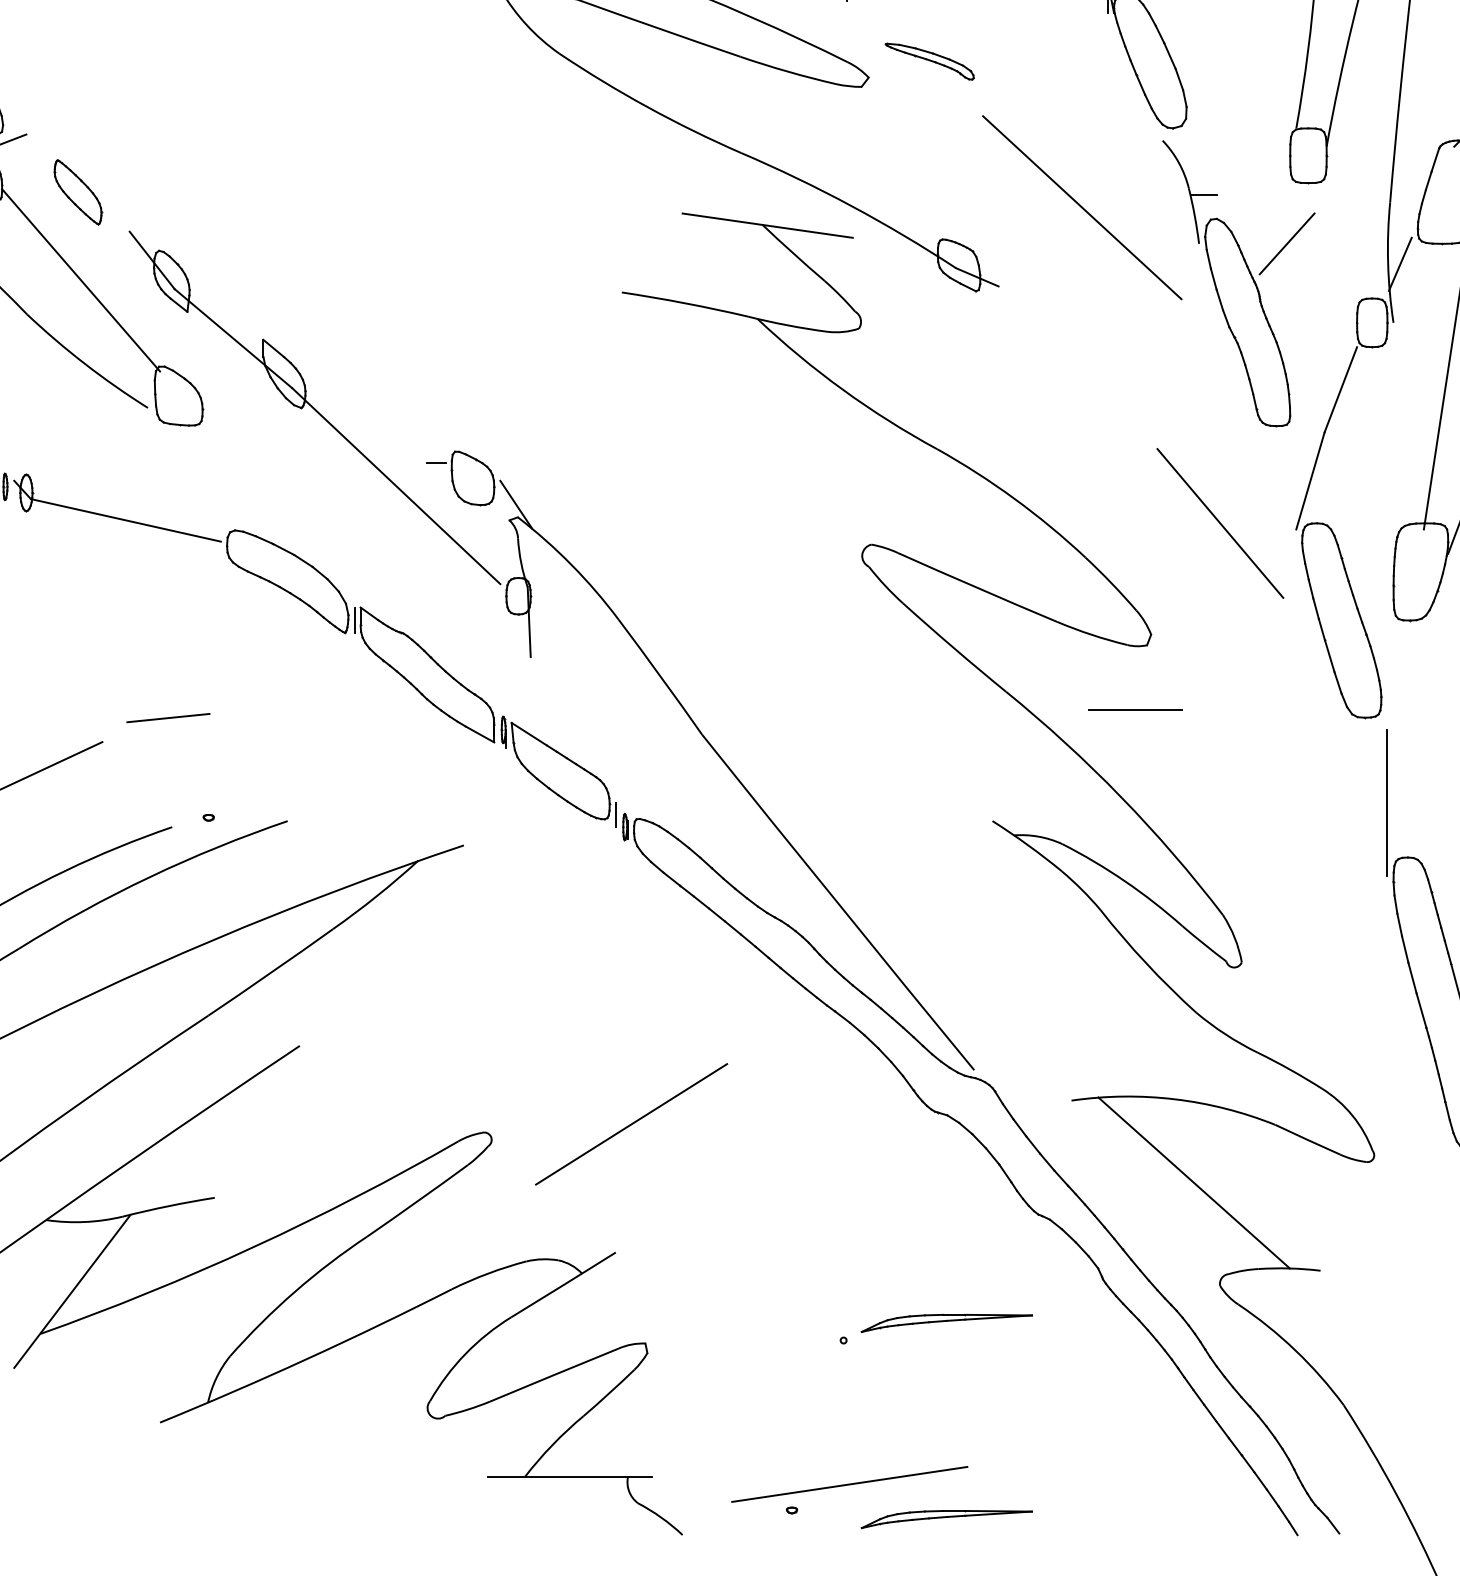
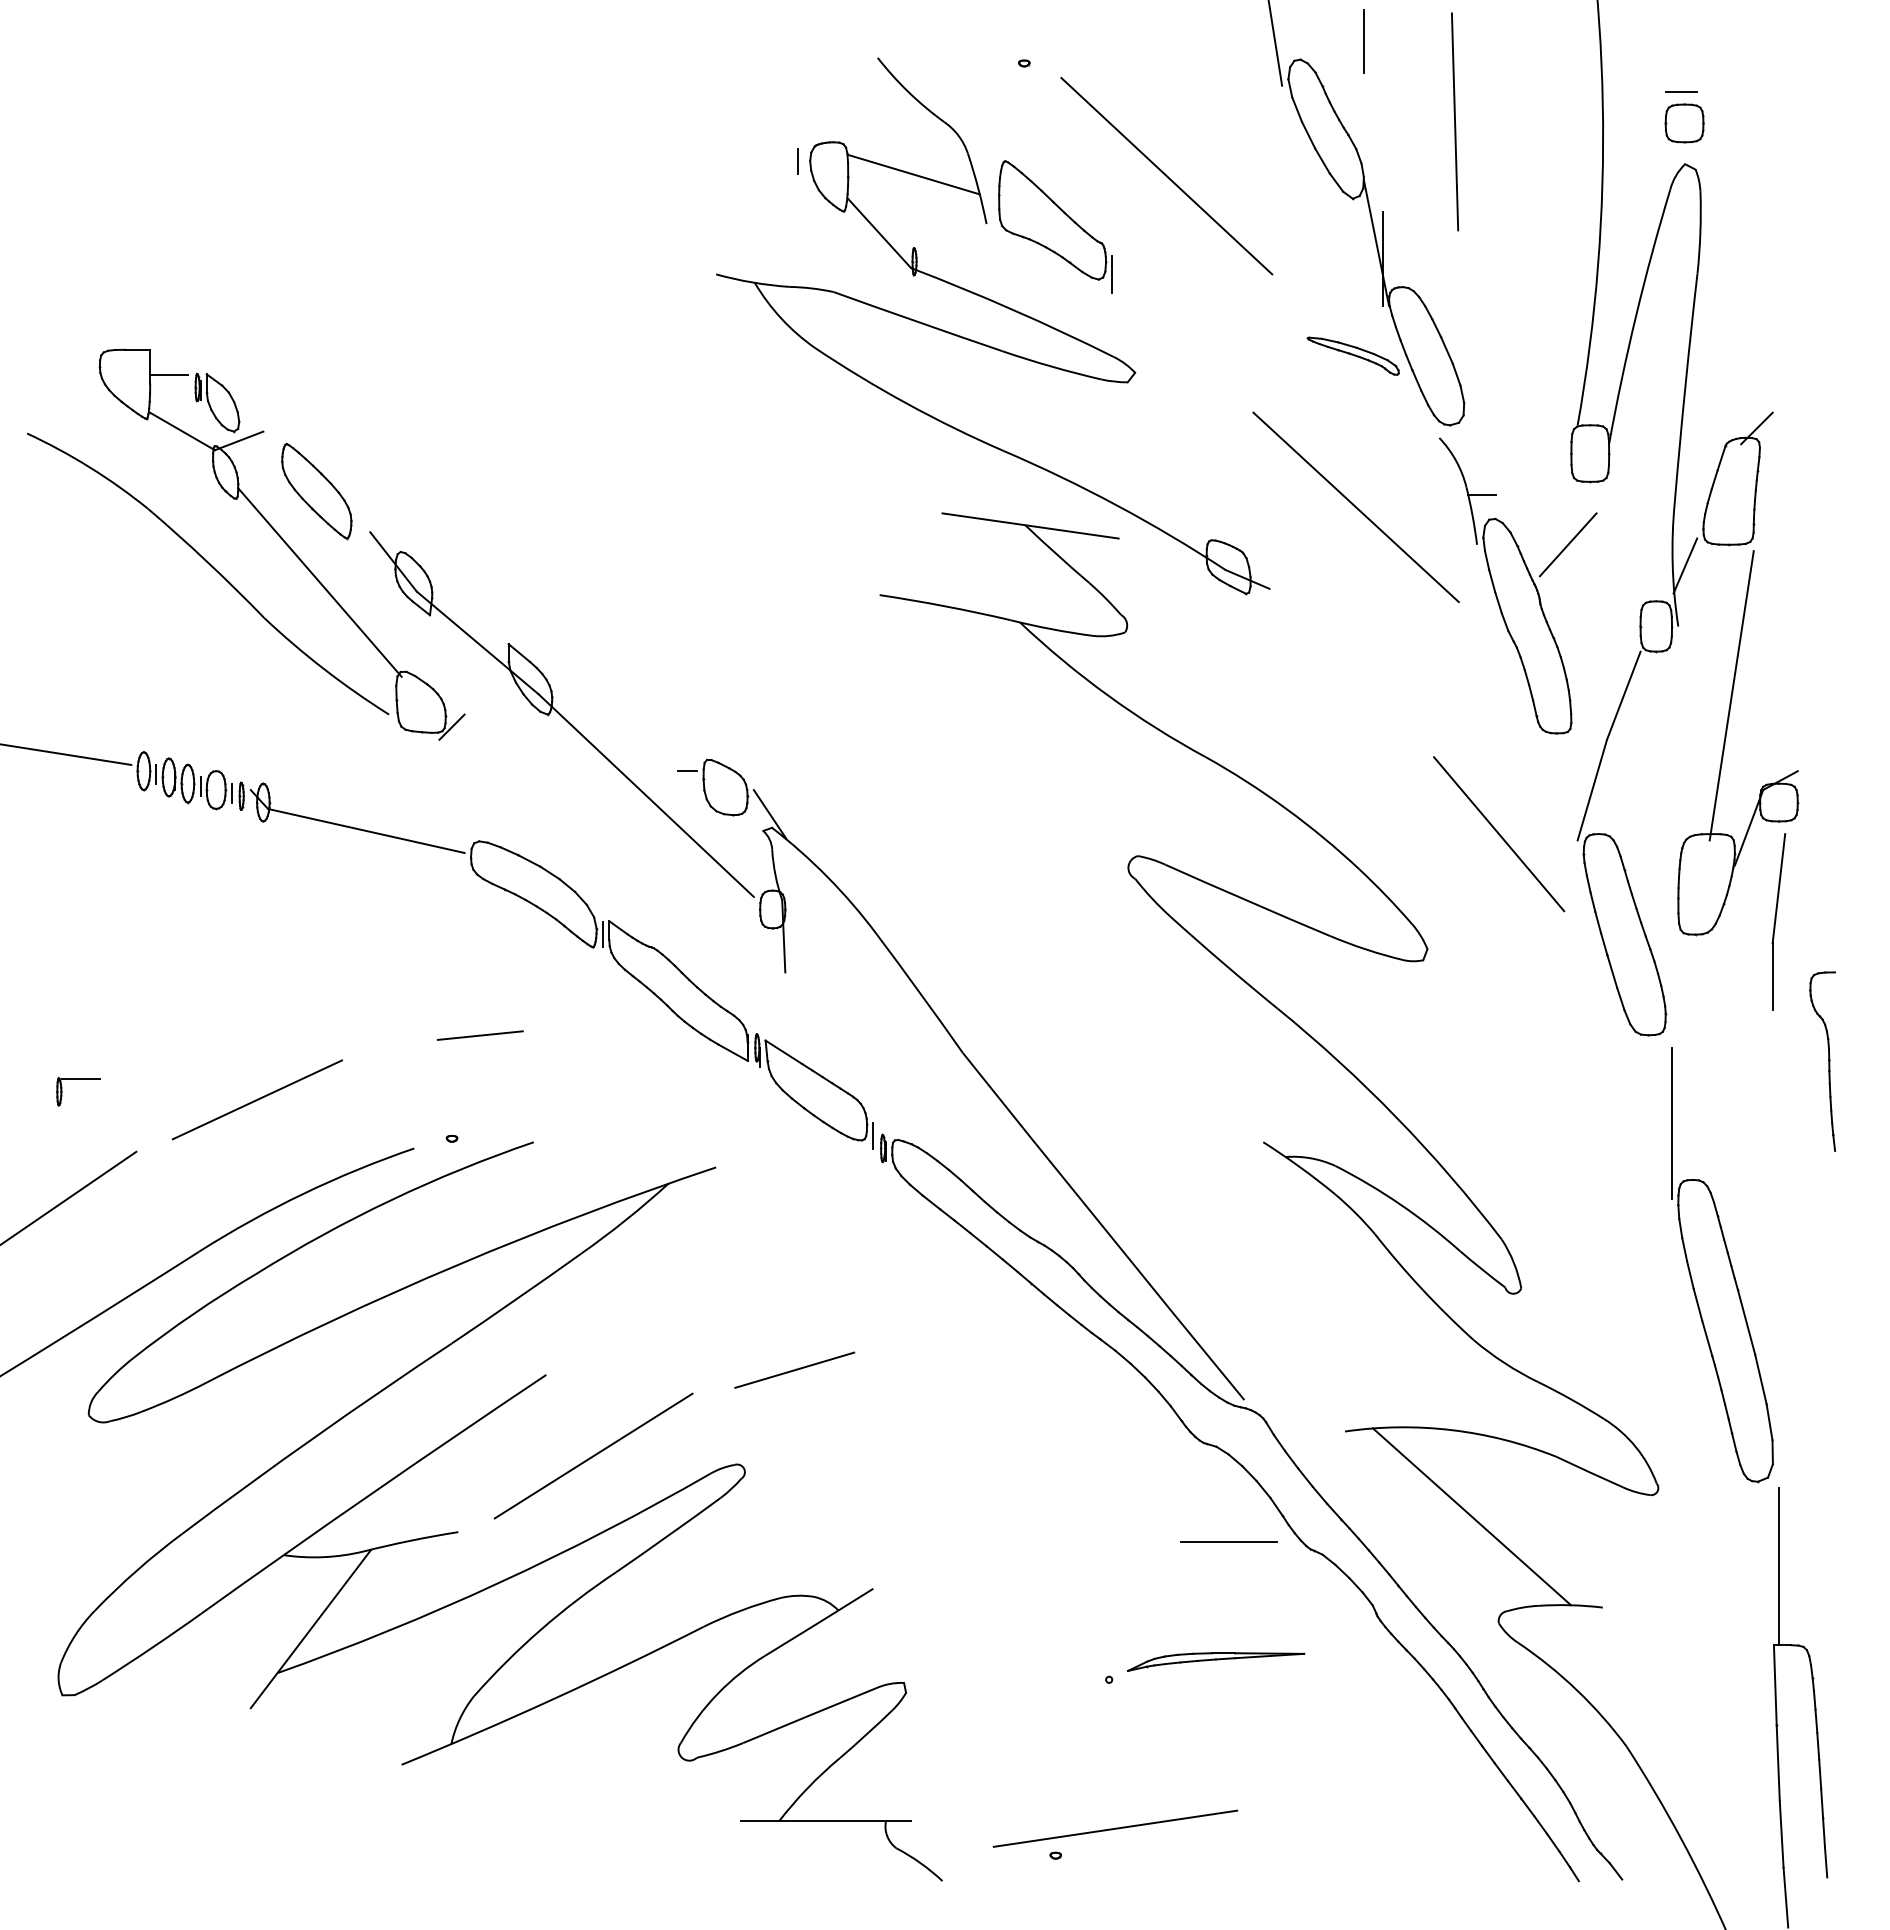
part: (928, 60) -> (1352, 355), moved
part: (77, 192) -> (316, 491), size x1.43
line: (208, 419) -> (451, 726), added
line: (1135, 710) -> (1228, 1541), moved
line: (168, 717) -> (480, 1035), moved
line: (539, 1040) -> (794, 1369), added
line: (631, 1123) -> (593, 1455), moved
part: (947, 1518) -> (1216, 1864), removed

